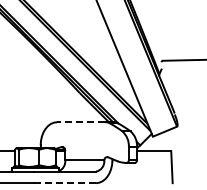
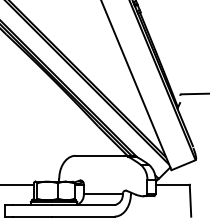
line: (80, 121) -> (99, 155), dashed -> solid
line: (63, 182) -> (82, 216), dashed -> solid

